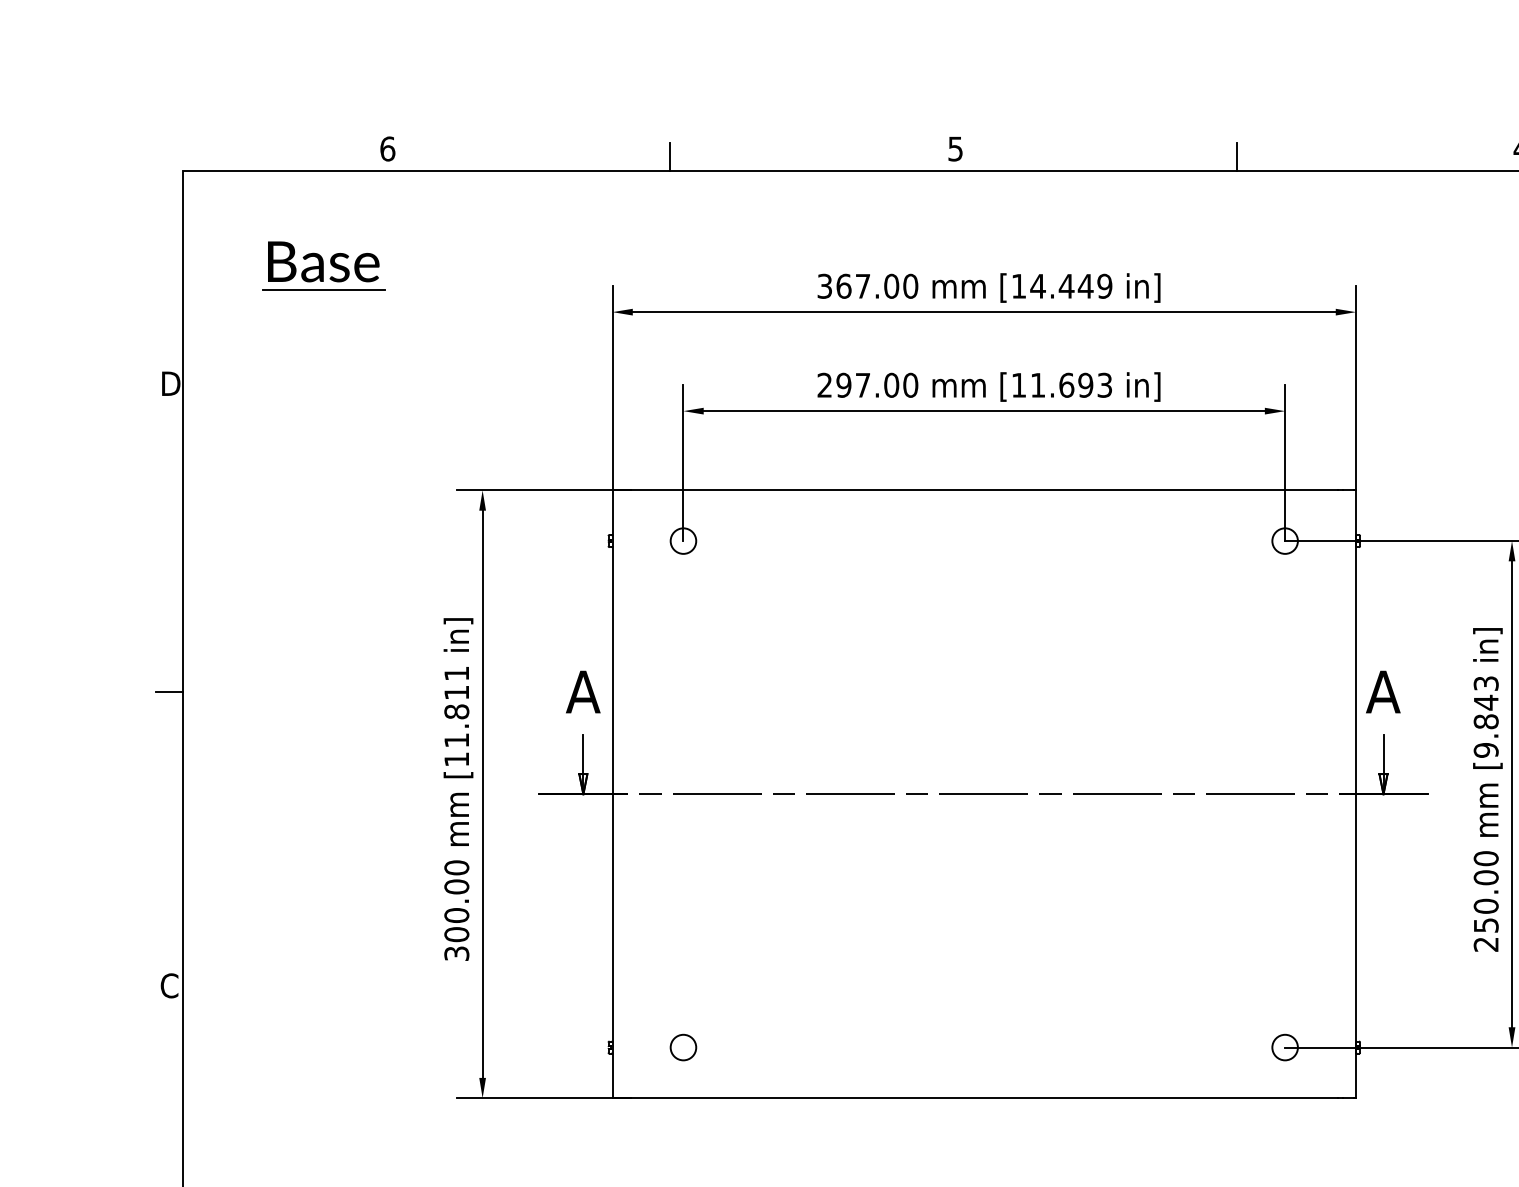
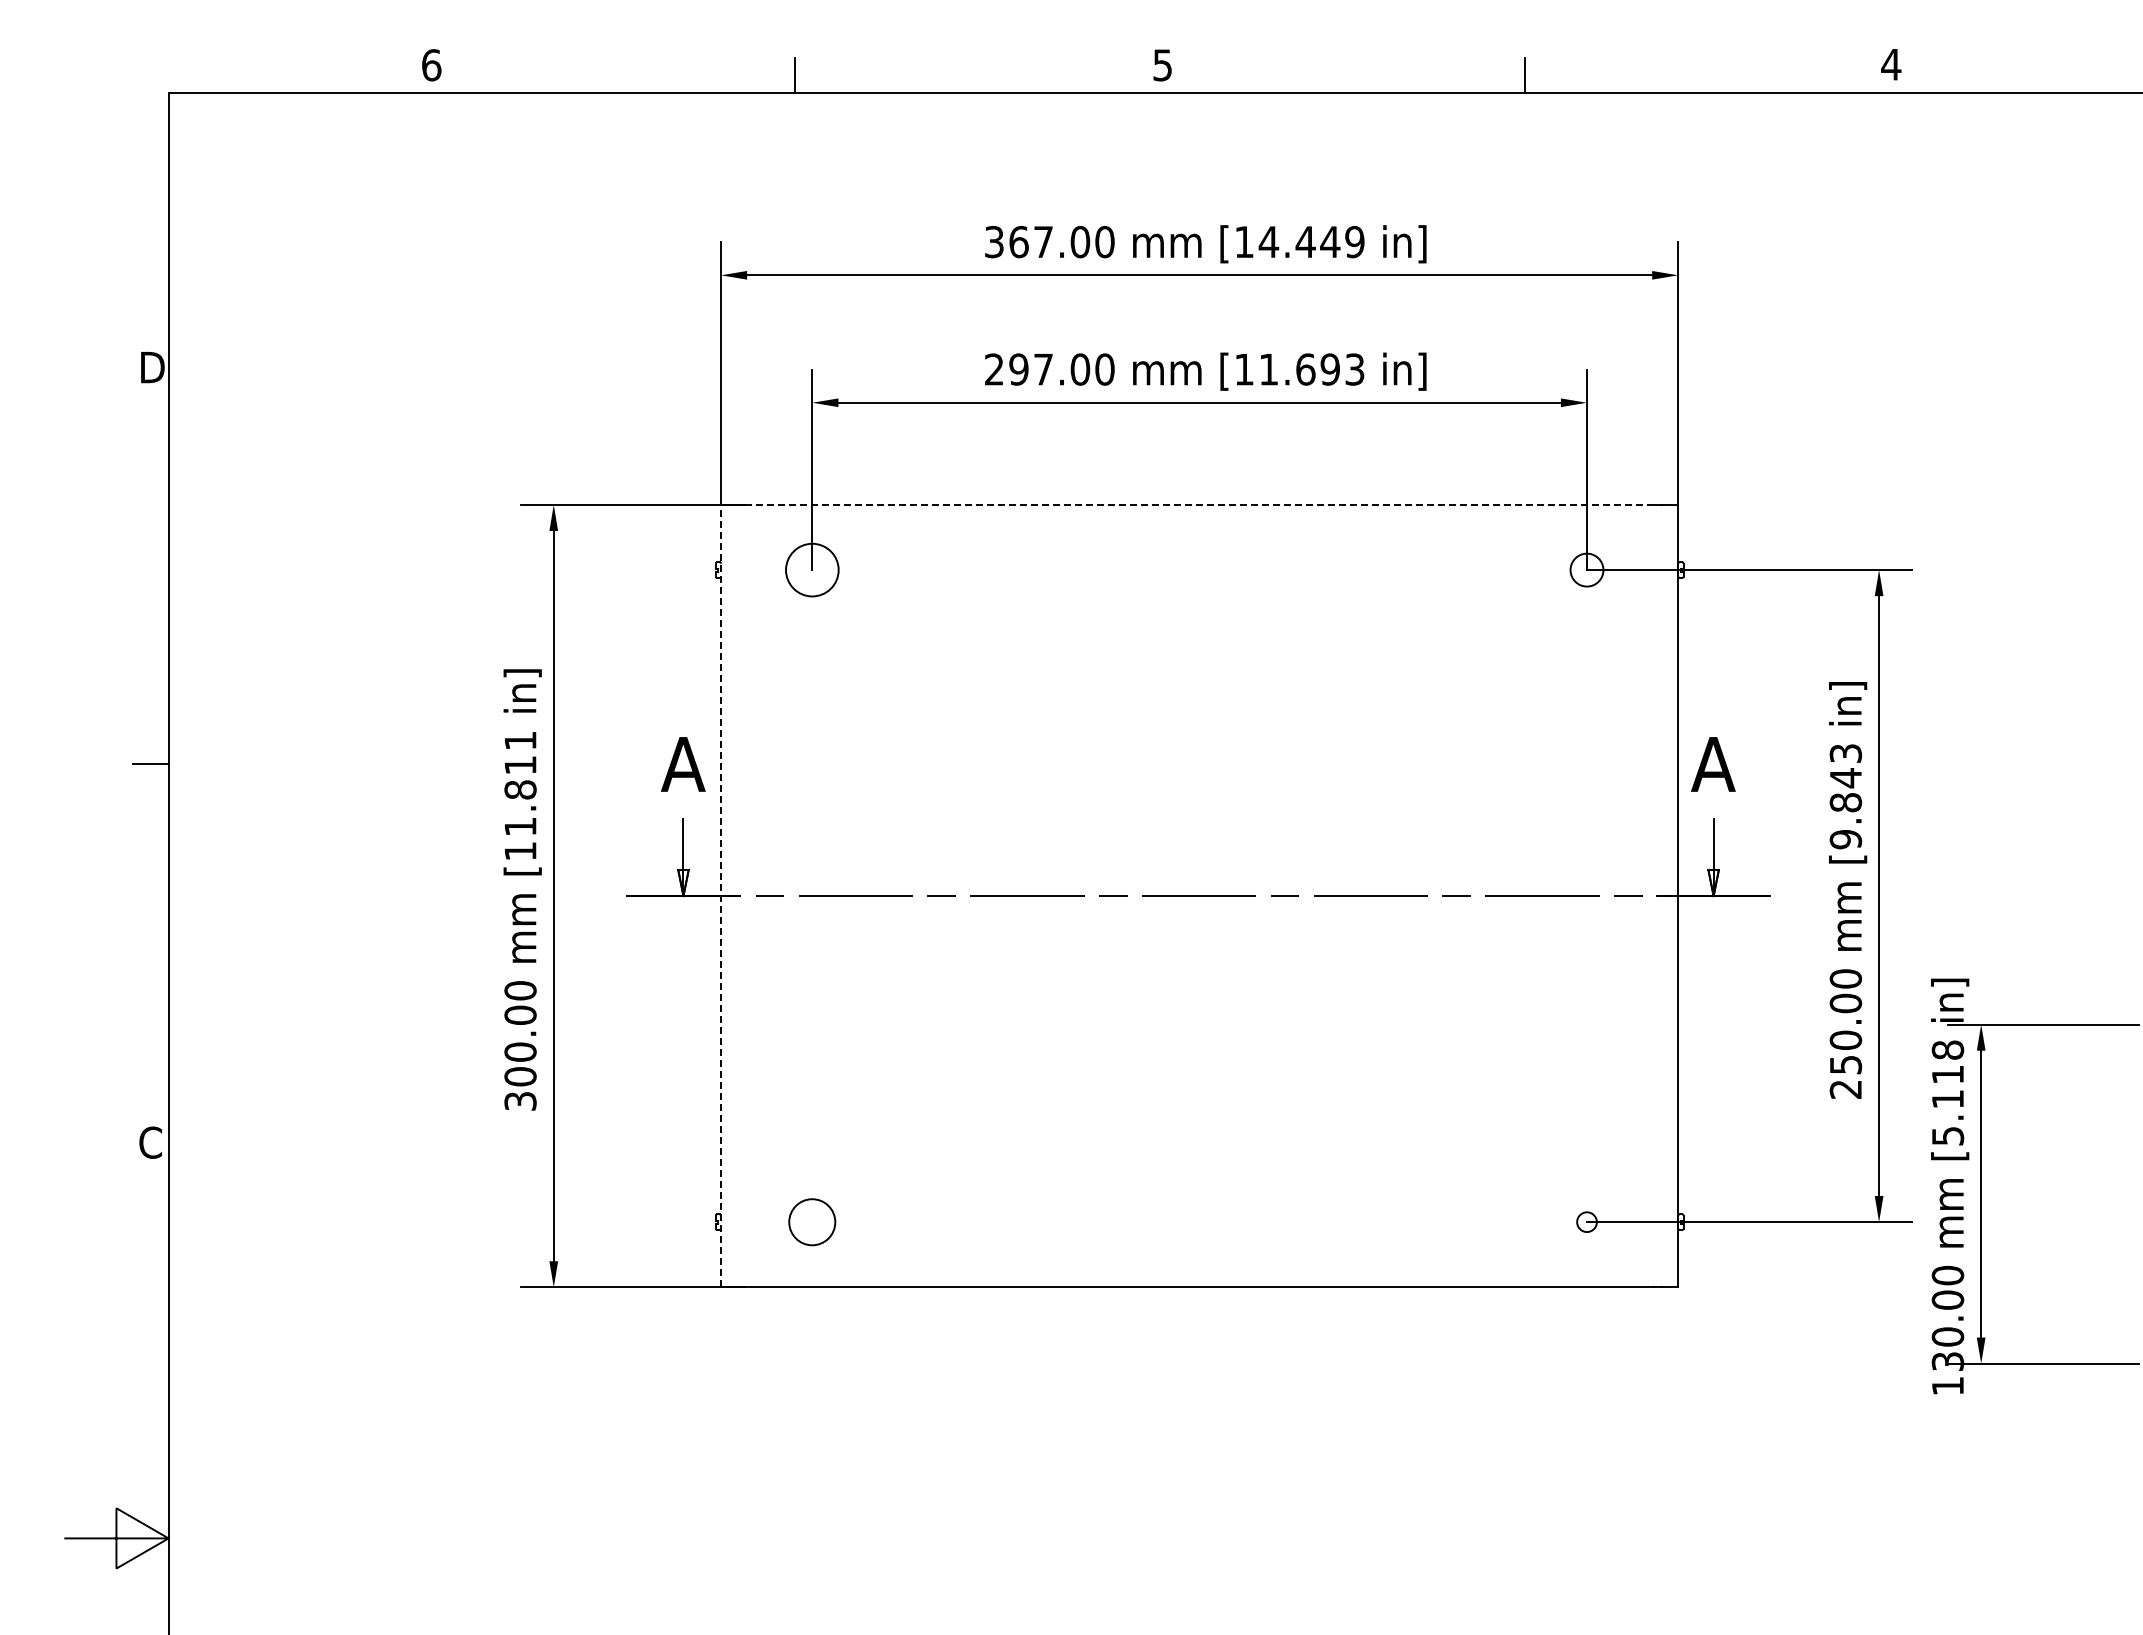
part: (323, 265) -> (349, 215), removed
line: (984, 490) -> (1199, 504), solid -> dashed
circle: (682, 540) -> (811, 569), size x1.6
line: (612, 793) -> (721, 895), solid -> dashed
circle: (683, 1047) -> (812, 1221), size x1.4
circle: (1284, 1047) -> (1586, 1221), size x0.6

